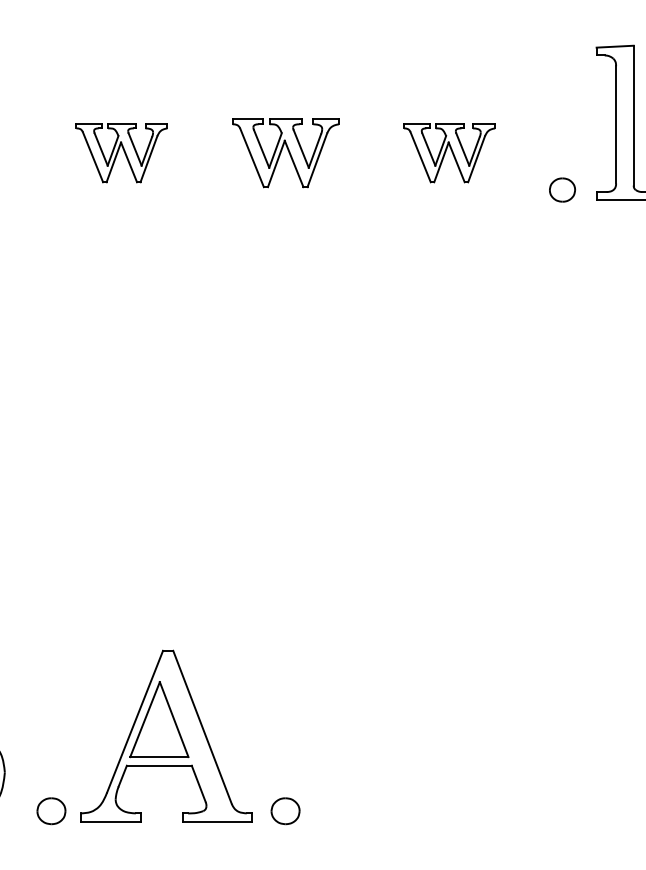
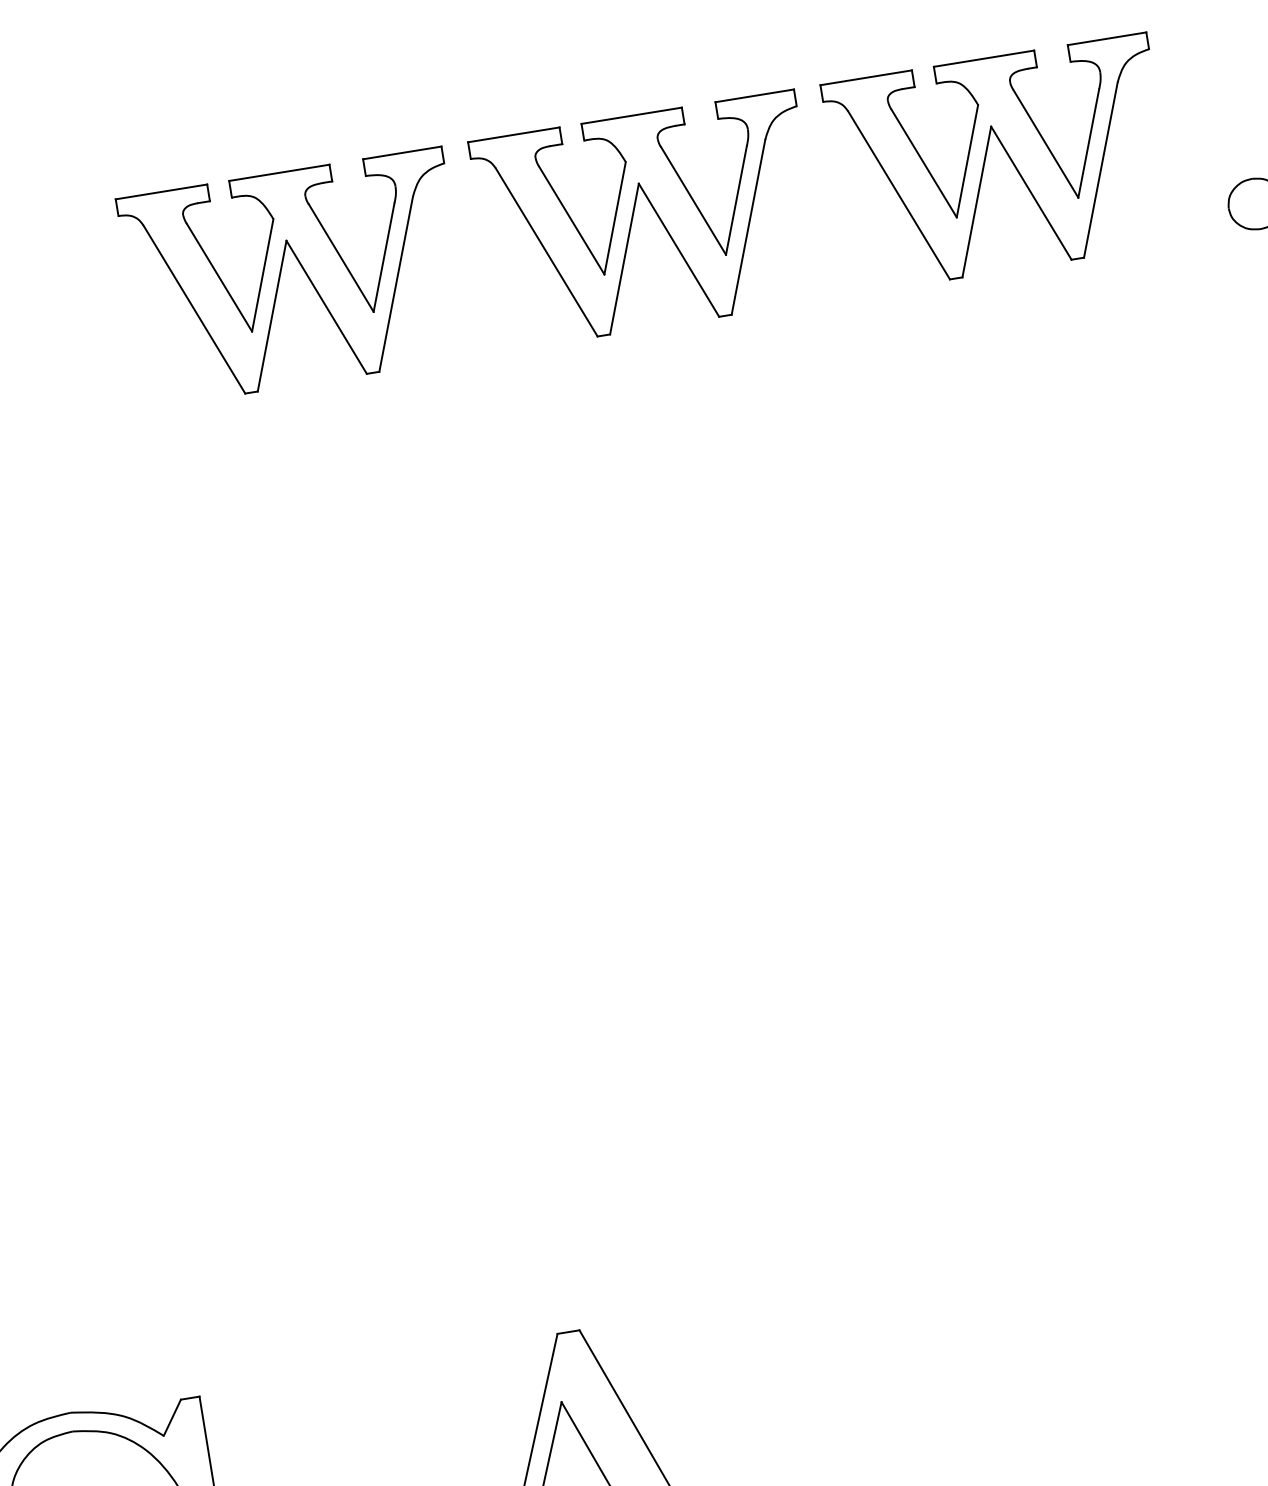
part: (121, 152) -> (294, 276), size x1.67
part: (285, 152) -> (647, 219), size x1.43
part: (449, 152) -> (999, 162), size x1.67

